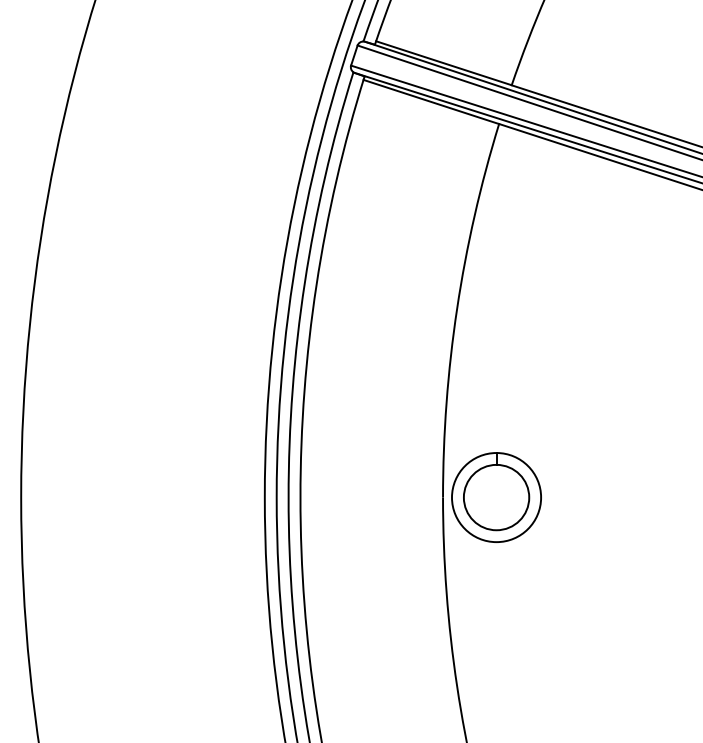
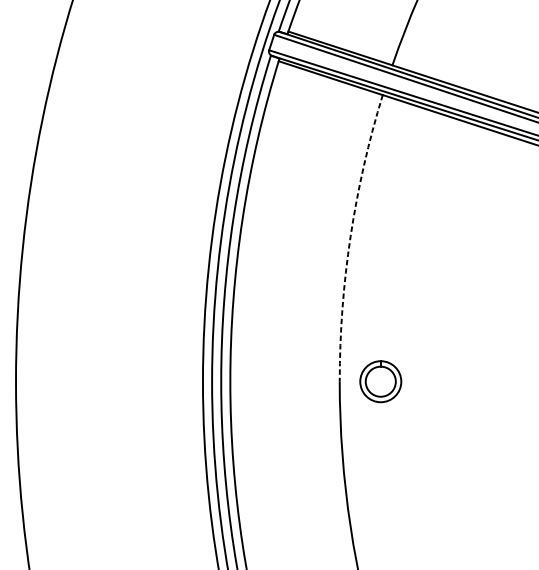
arc: (457, 308) -> (350, 236), solid -> dashed
part: (496, 497) -> (380, 381), size x0.6

